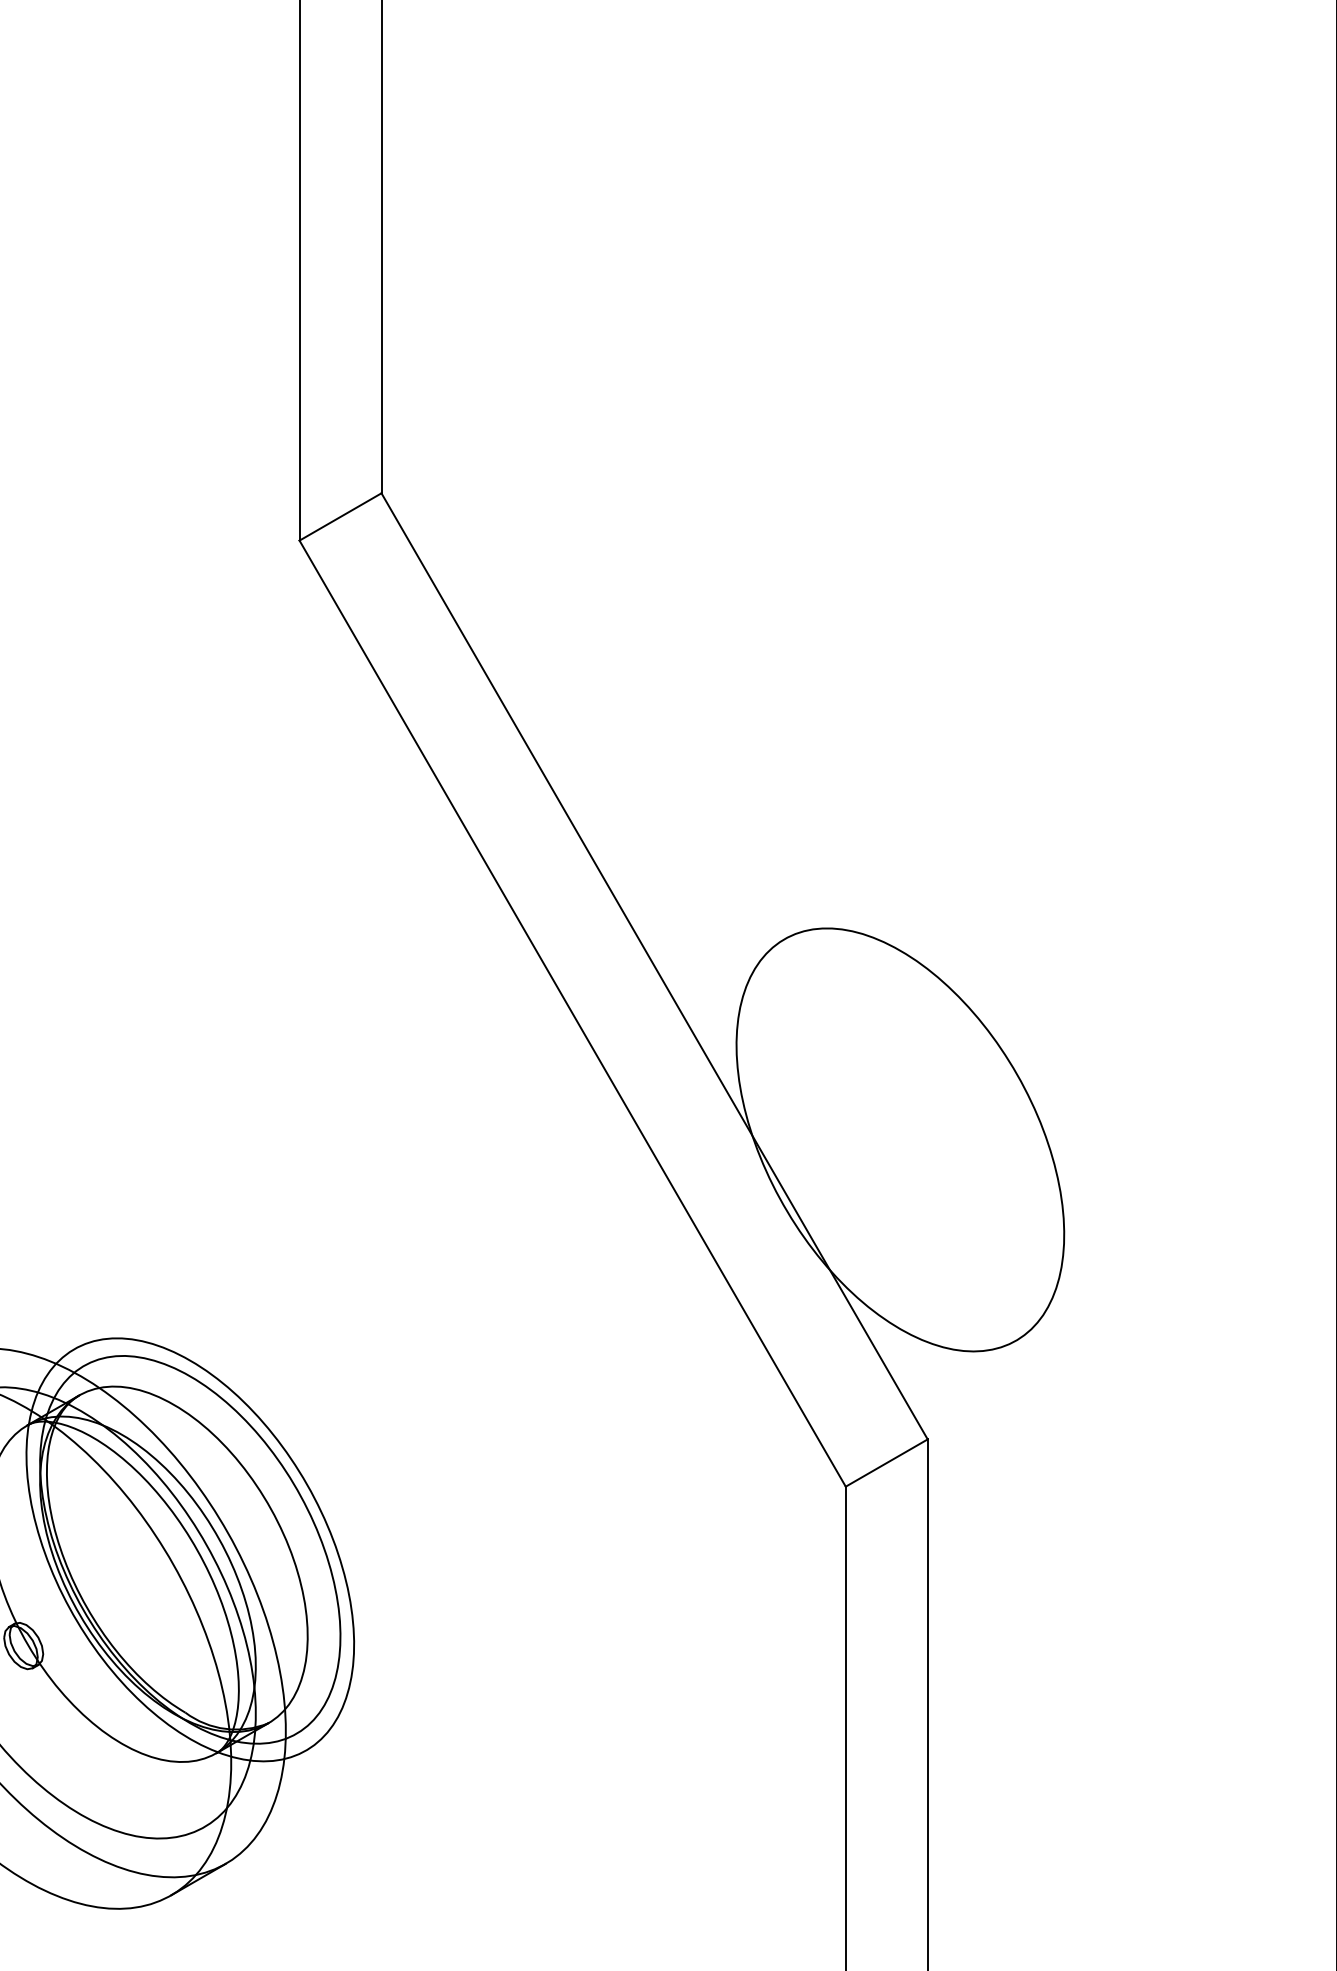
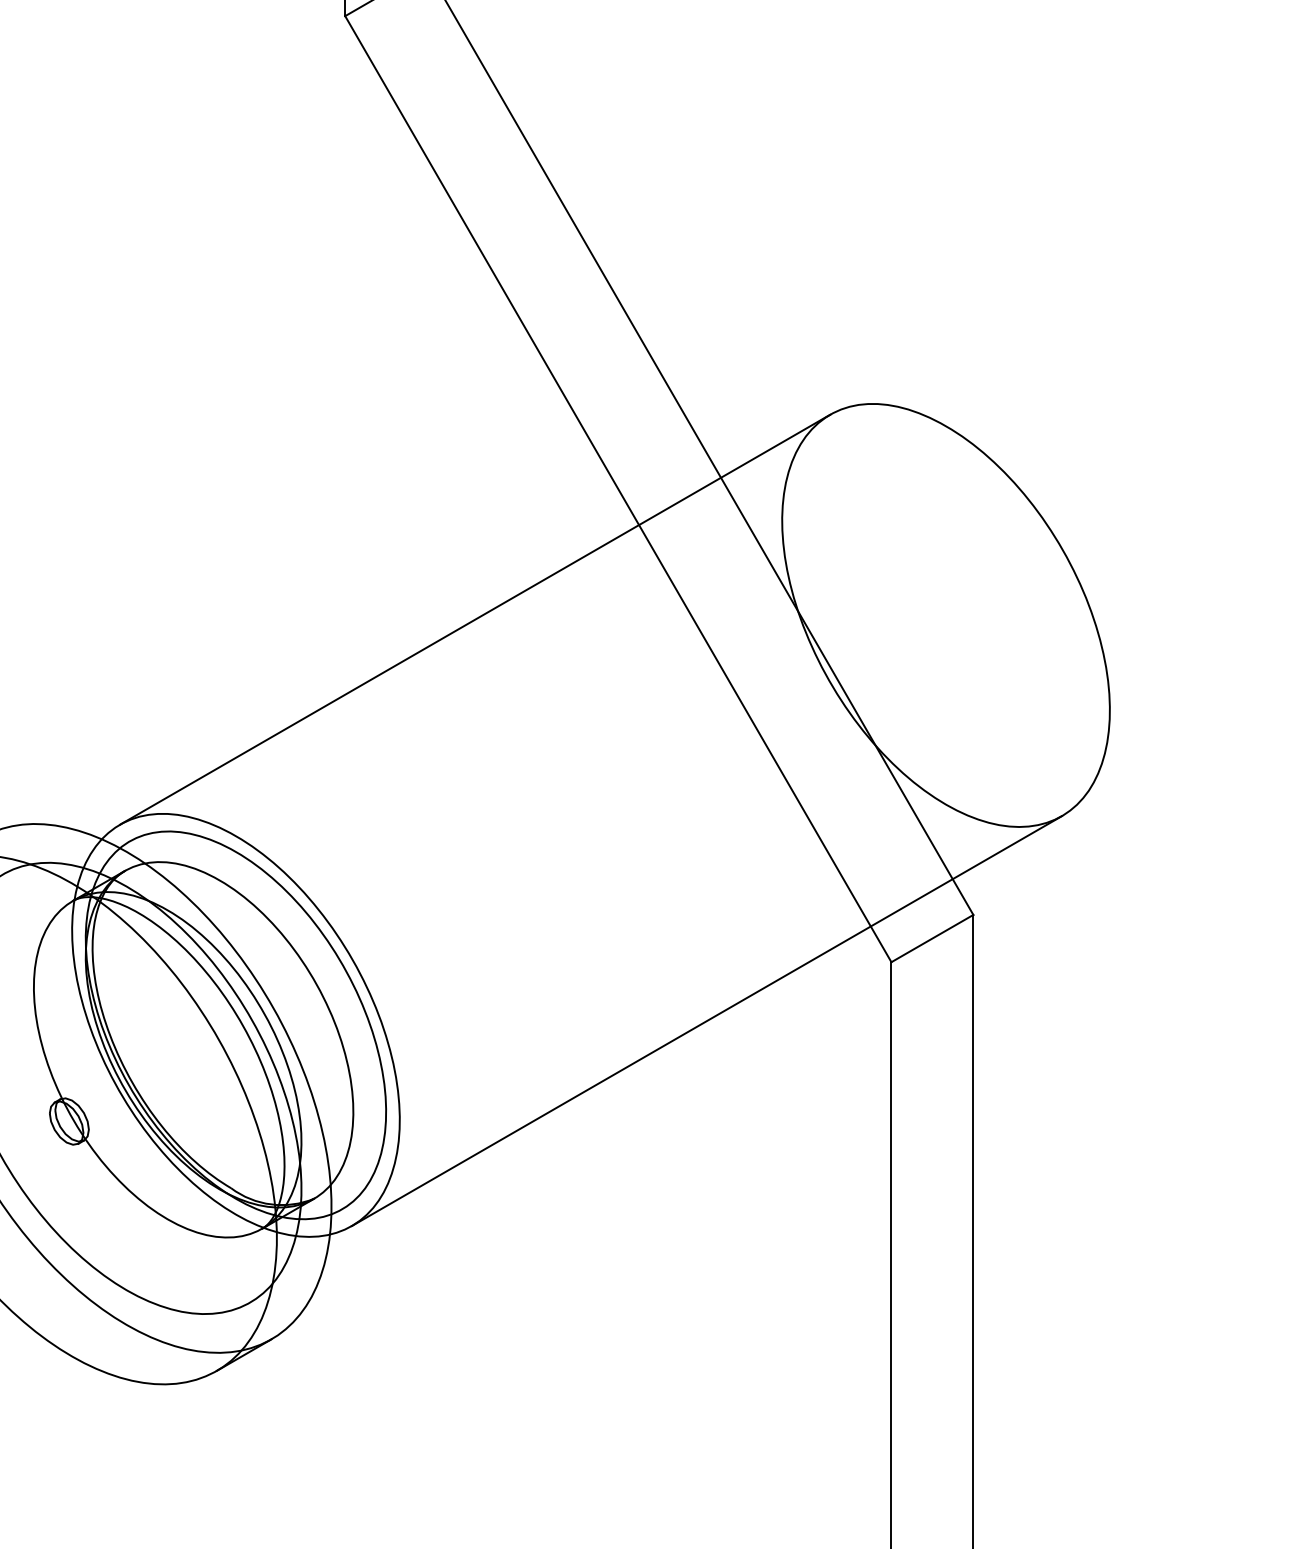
line: (429, 1144) -> (475, 620), added
line: (661, 1545) -> (707, 1021), added

